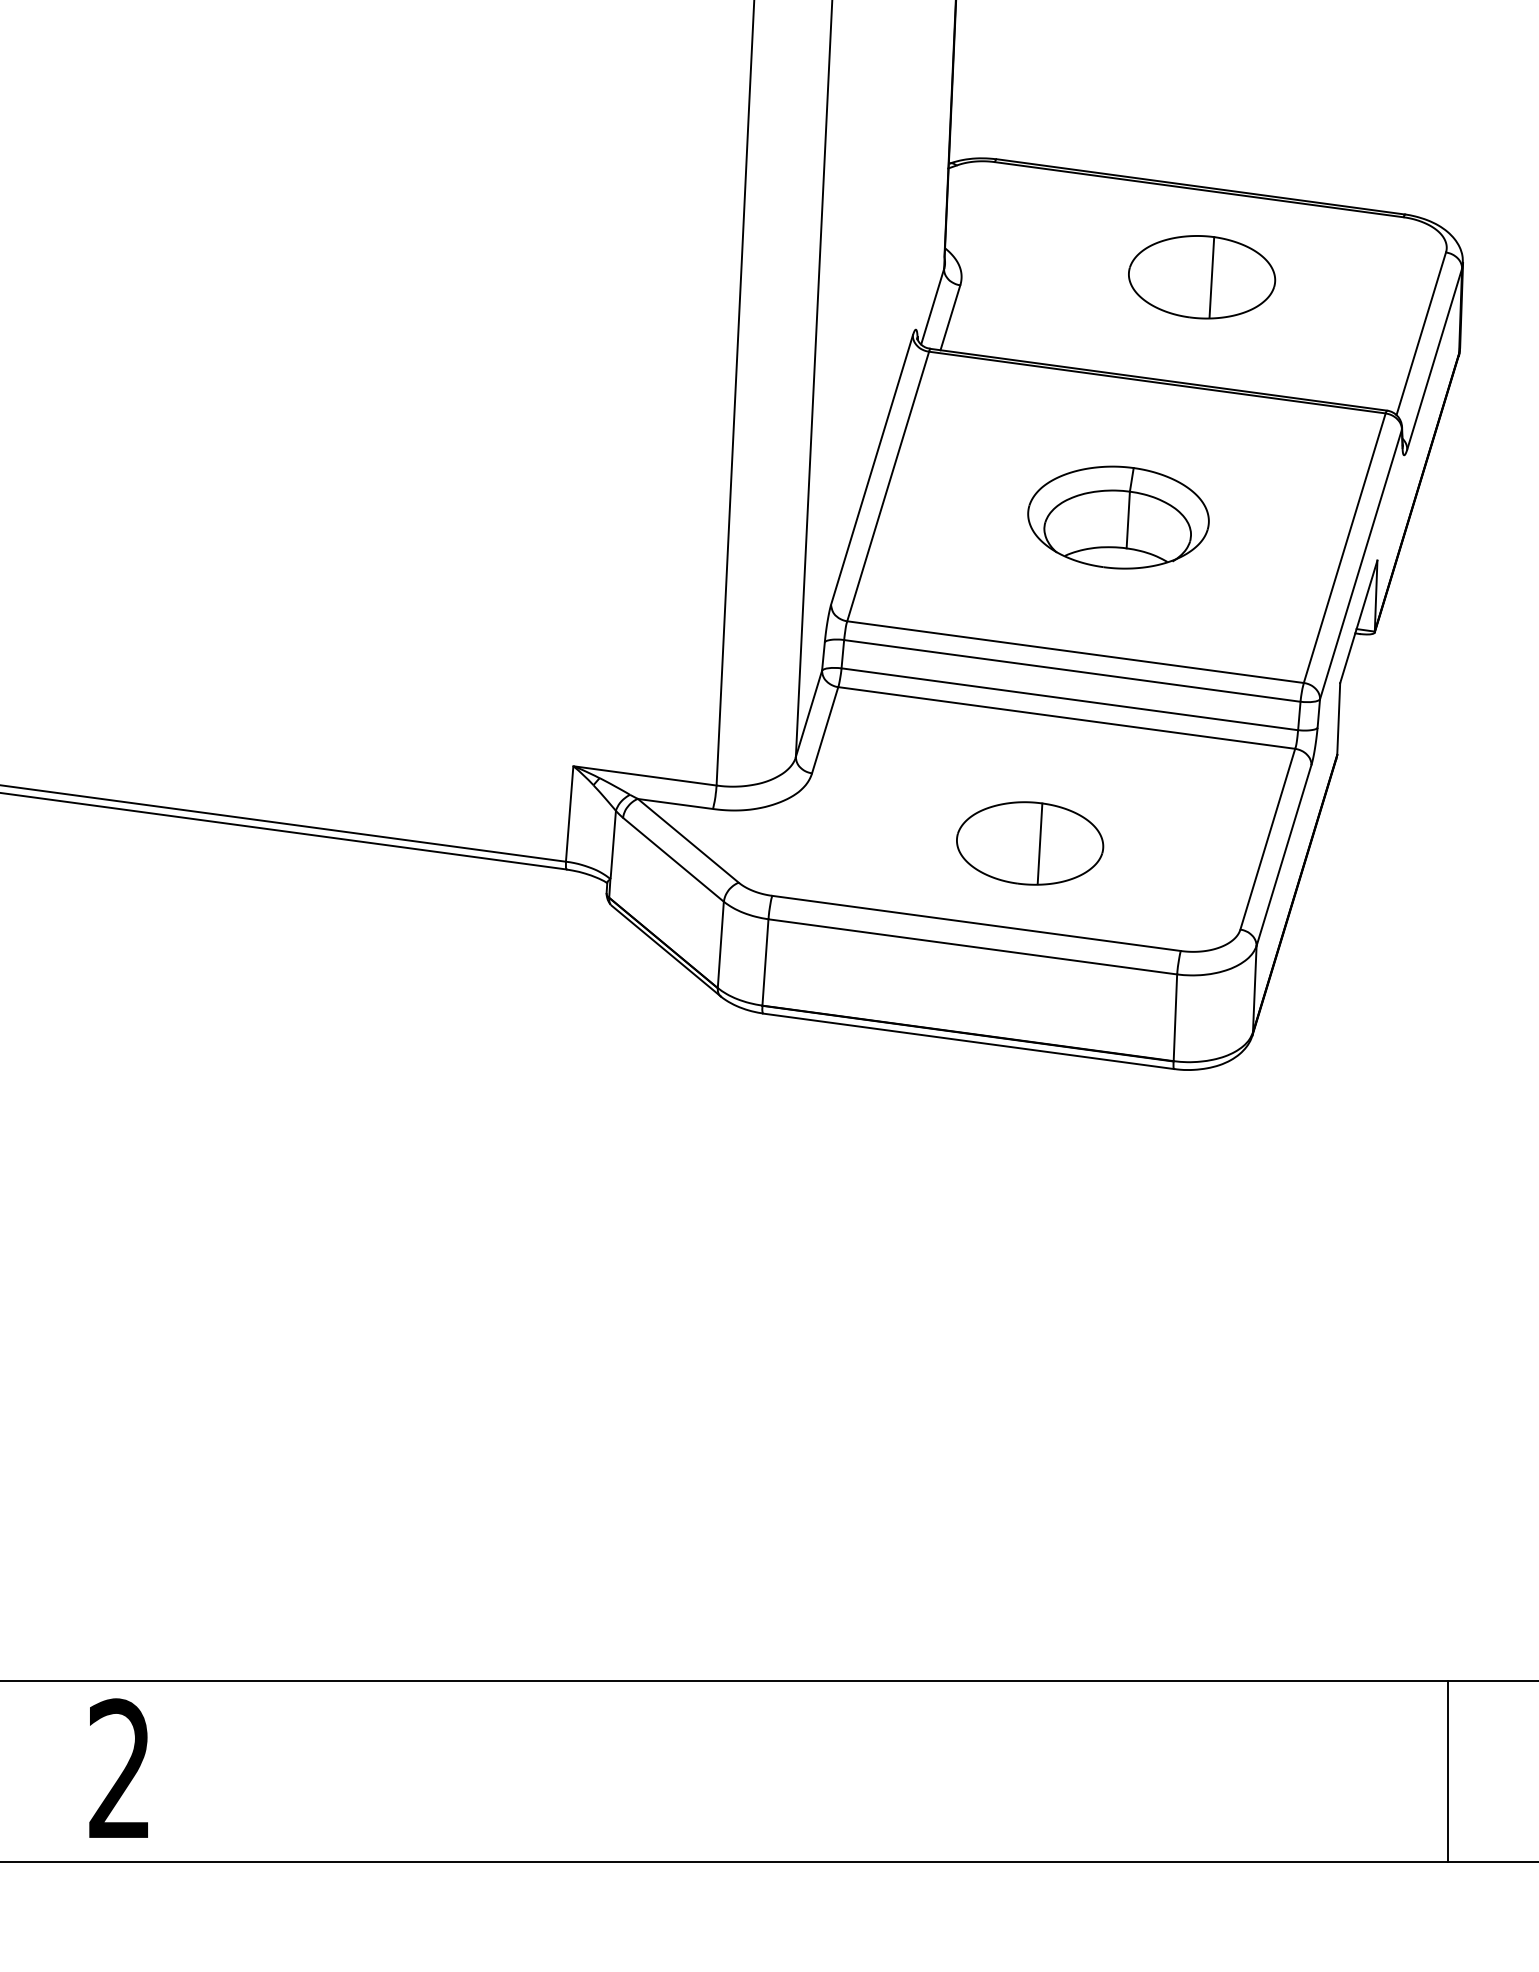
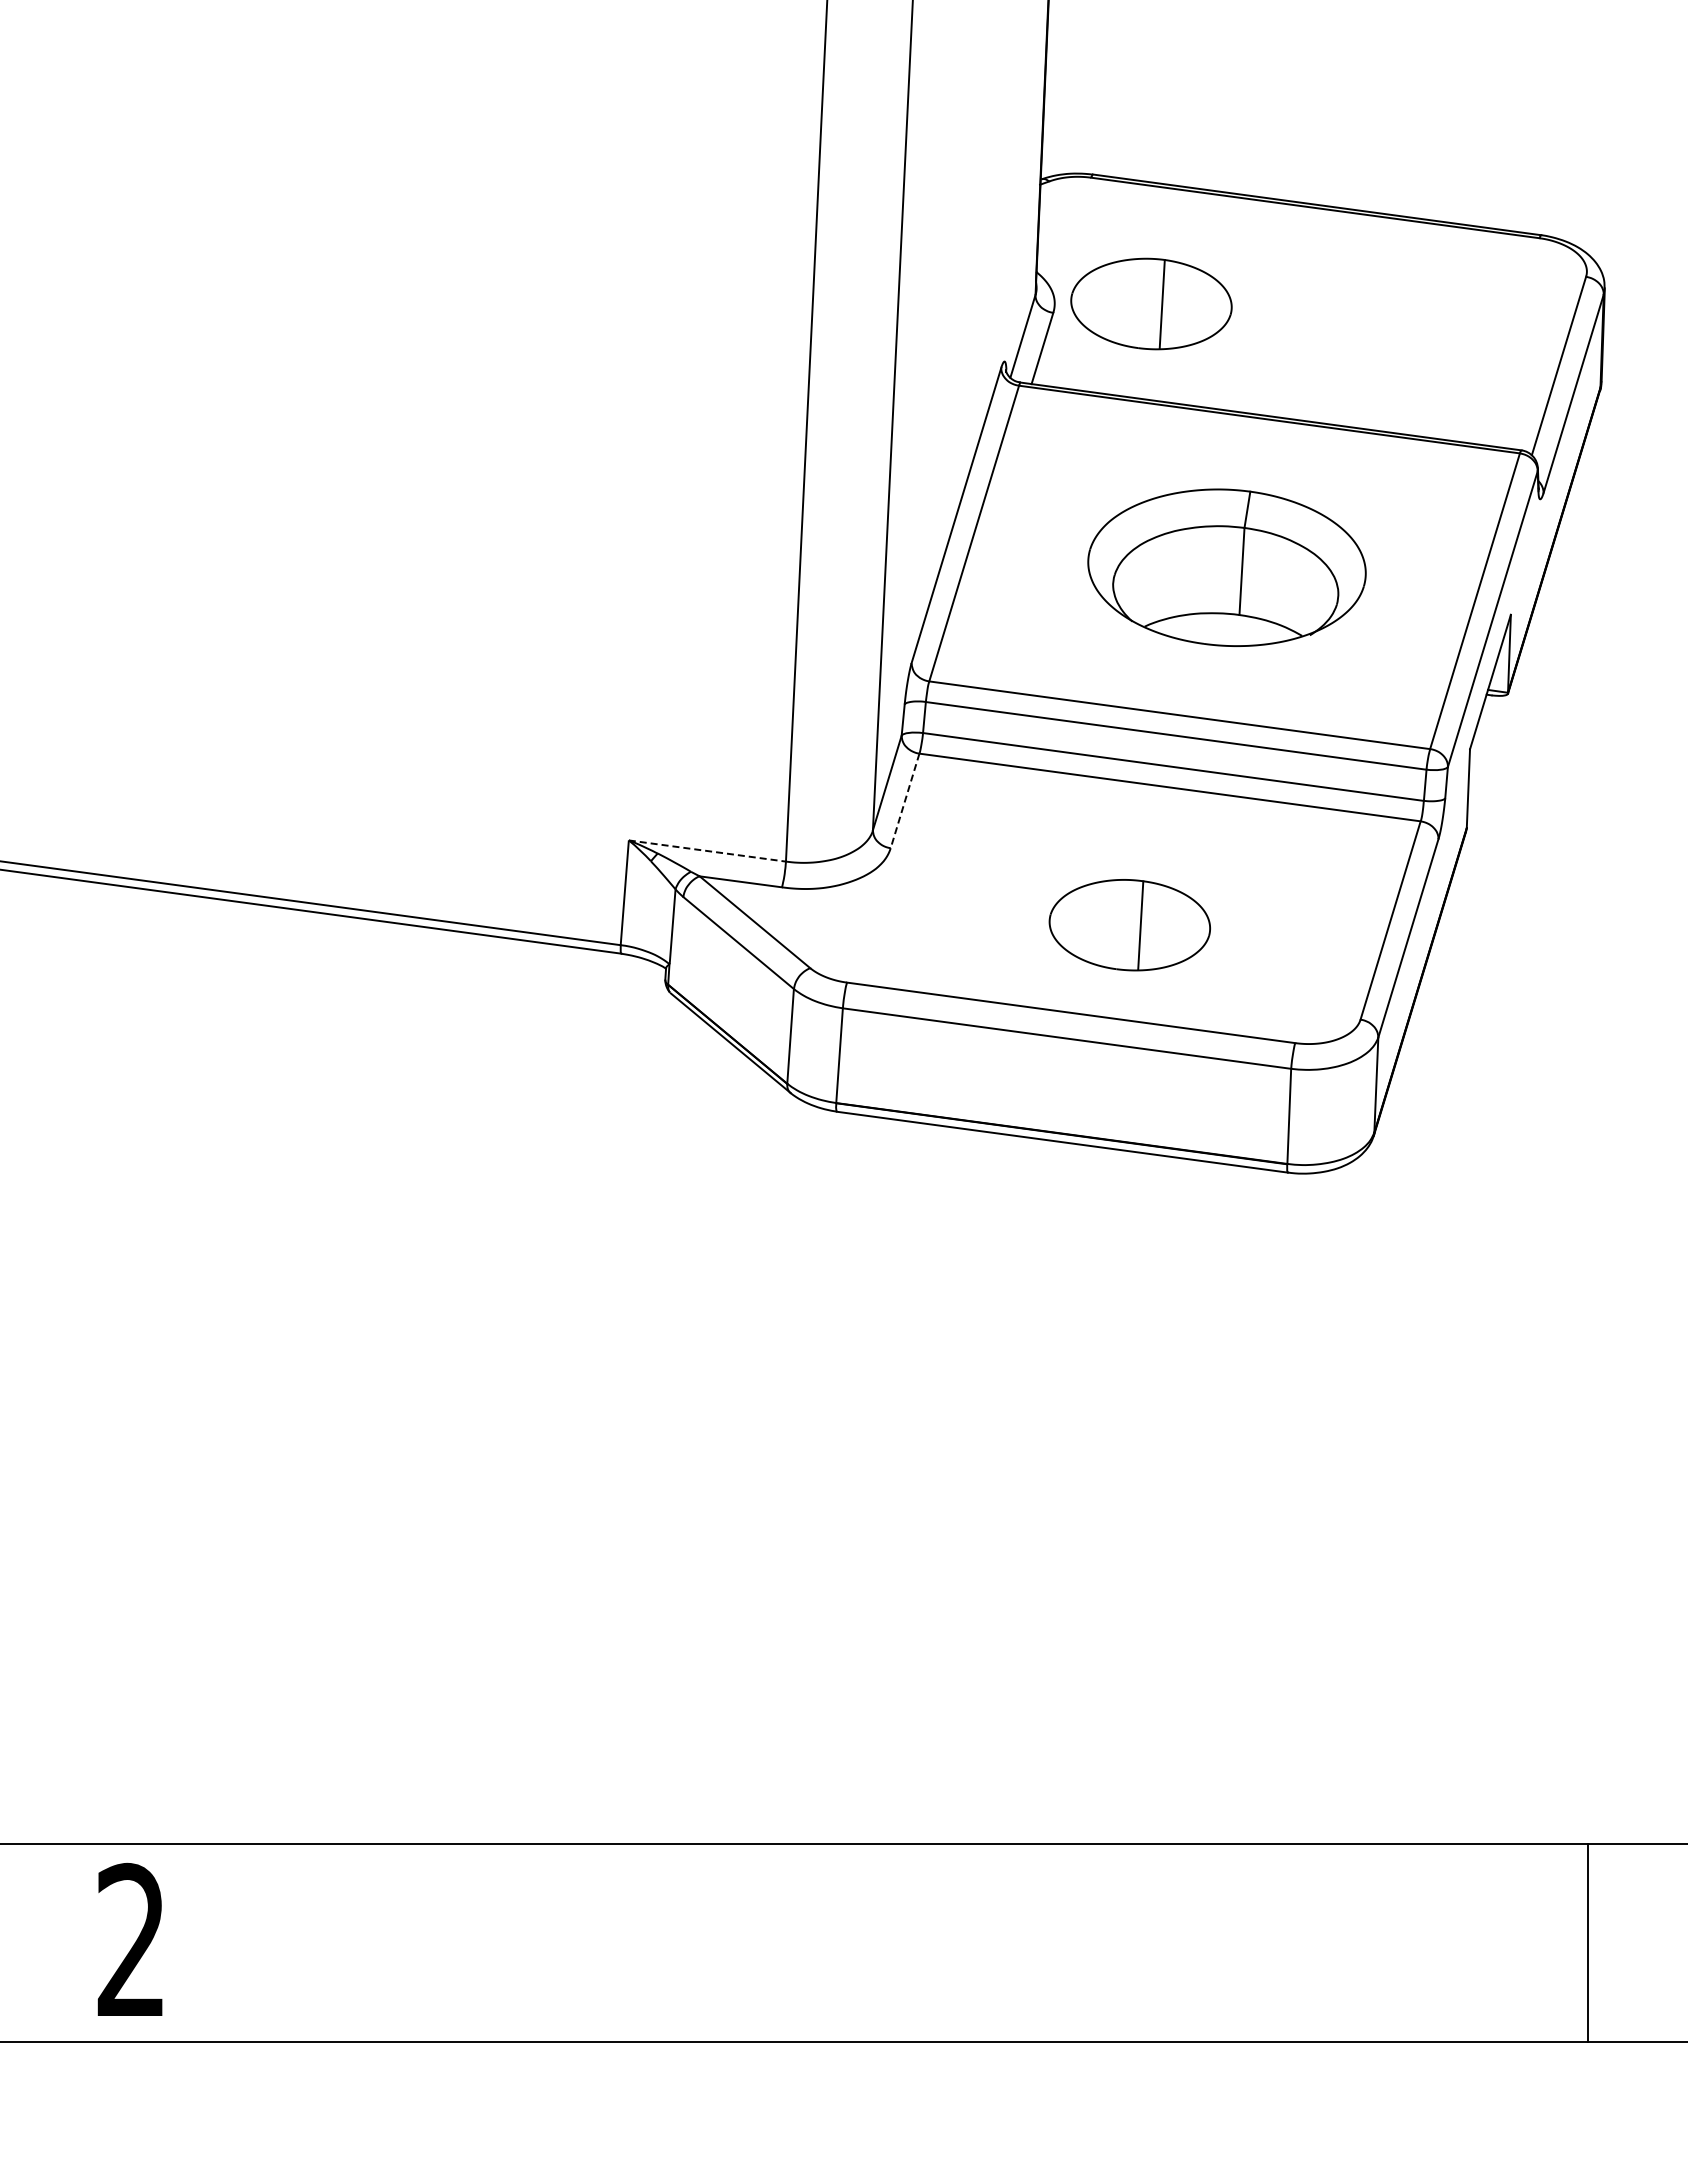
part: (1202, 276) -> (1151, 303), moved
part: (1118, 517) -> (1226, 567), size x1.4
line: (824, 730) -> (904, 801), solid -> dashed
line: (645, 776) -> (707, 851), solid -> dashed

